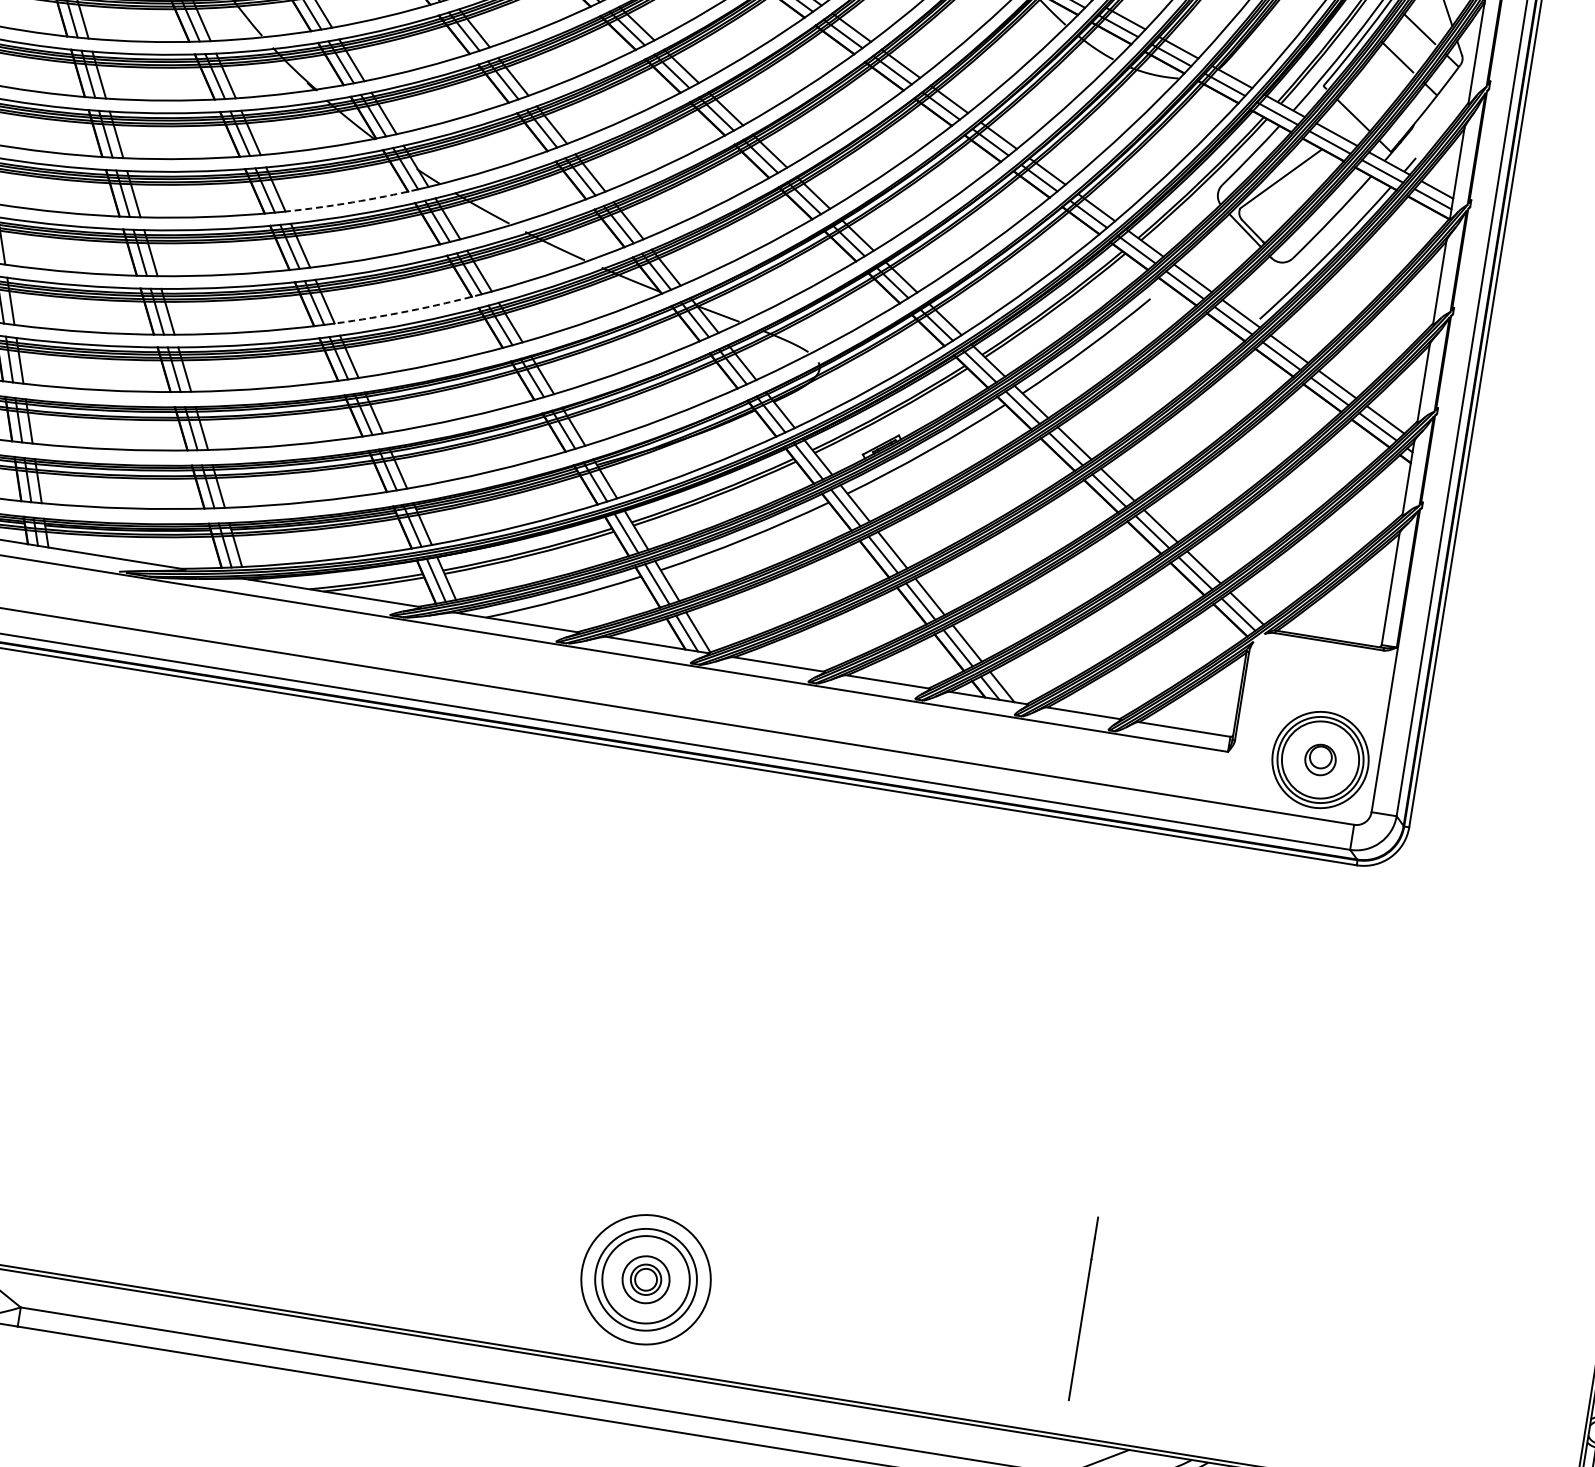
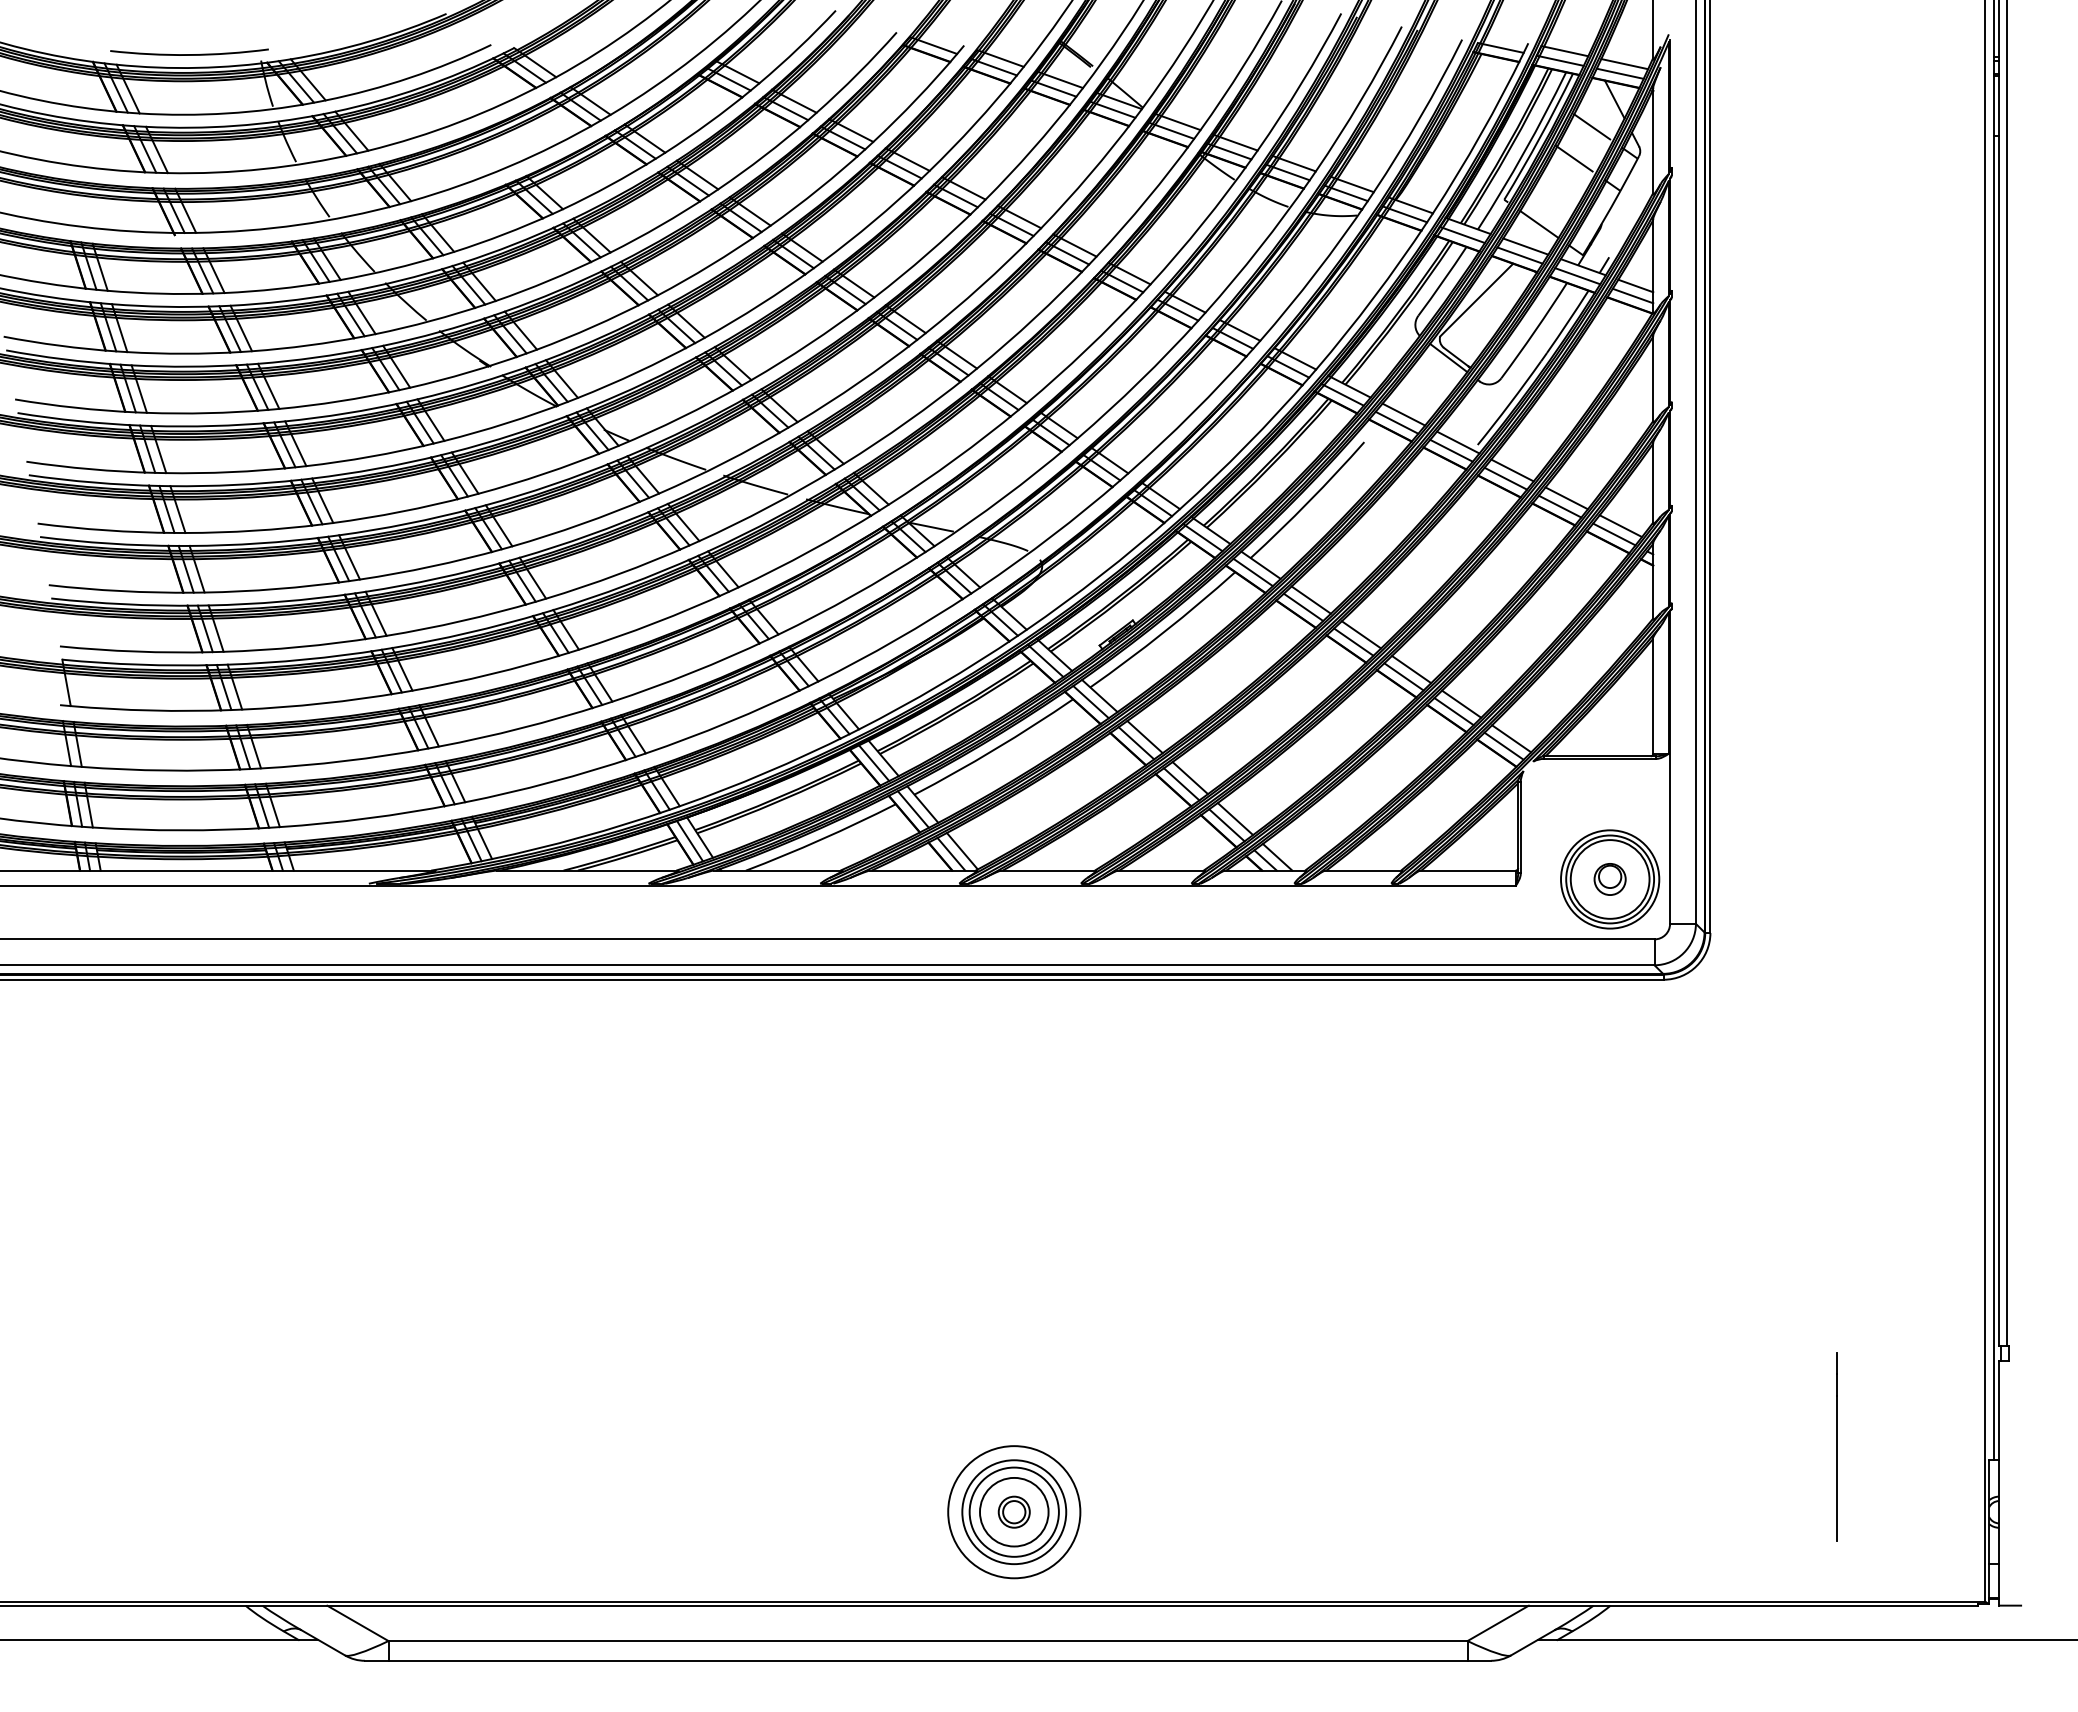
arc: (352, 202) -> (544, 473), dashed -> solid
arc: (408, 311) -> (618, 574), dashed -> solid
circle: (646, 1279) -> (1014, 1511), size x1.43
line: (1083, 1308) -> (1836, 1446), moved

